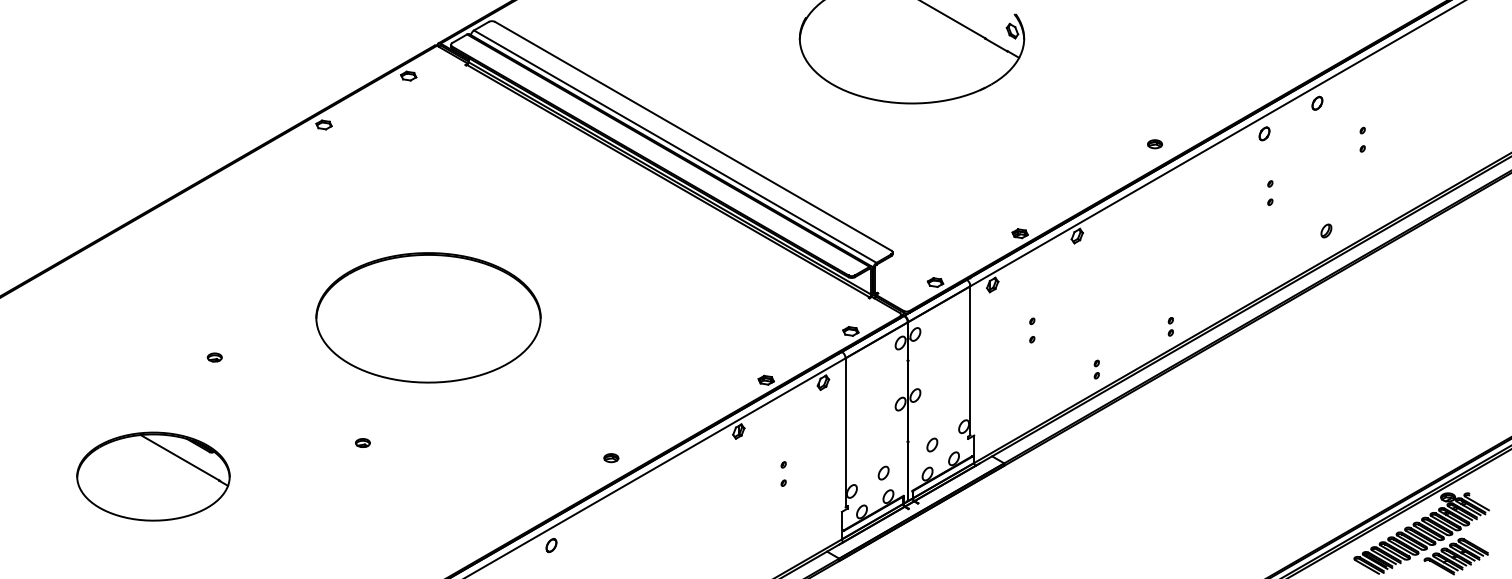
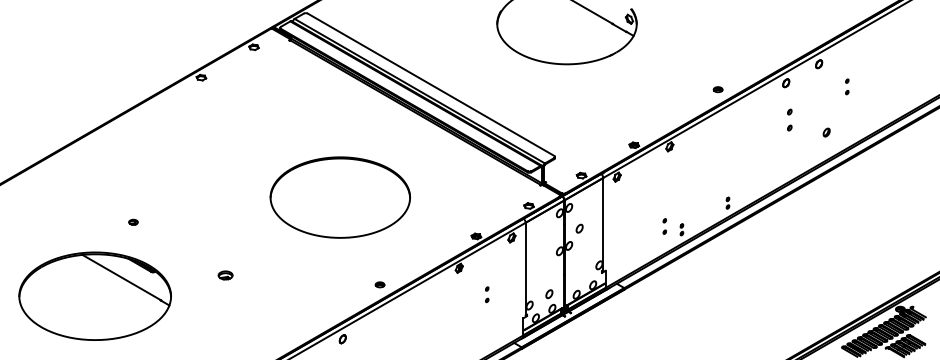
part: (1269, 192) -> (789, 119), size x1.4
part: (1326, 230) -> (826, 132), moved
part: (428, 317) -> (340, 197), moved
part: (1031, 330) -> (664, 226), moved
part: (362, 443) -> (225, 275), size x1.6
part: (932, 444) -> (579, 228), moved
part: (153, 476) -> (95, 296), size x1.6

